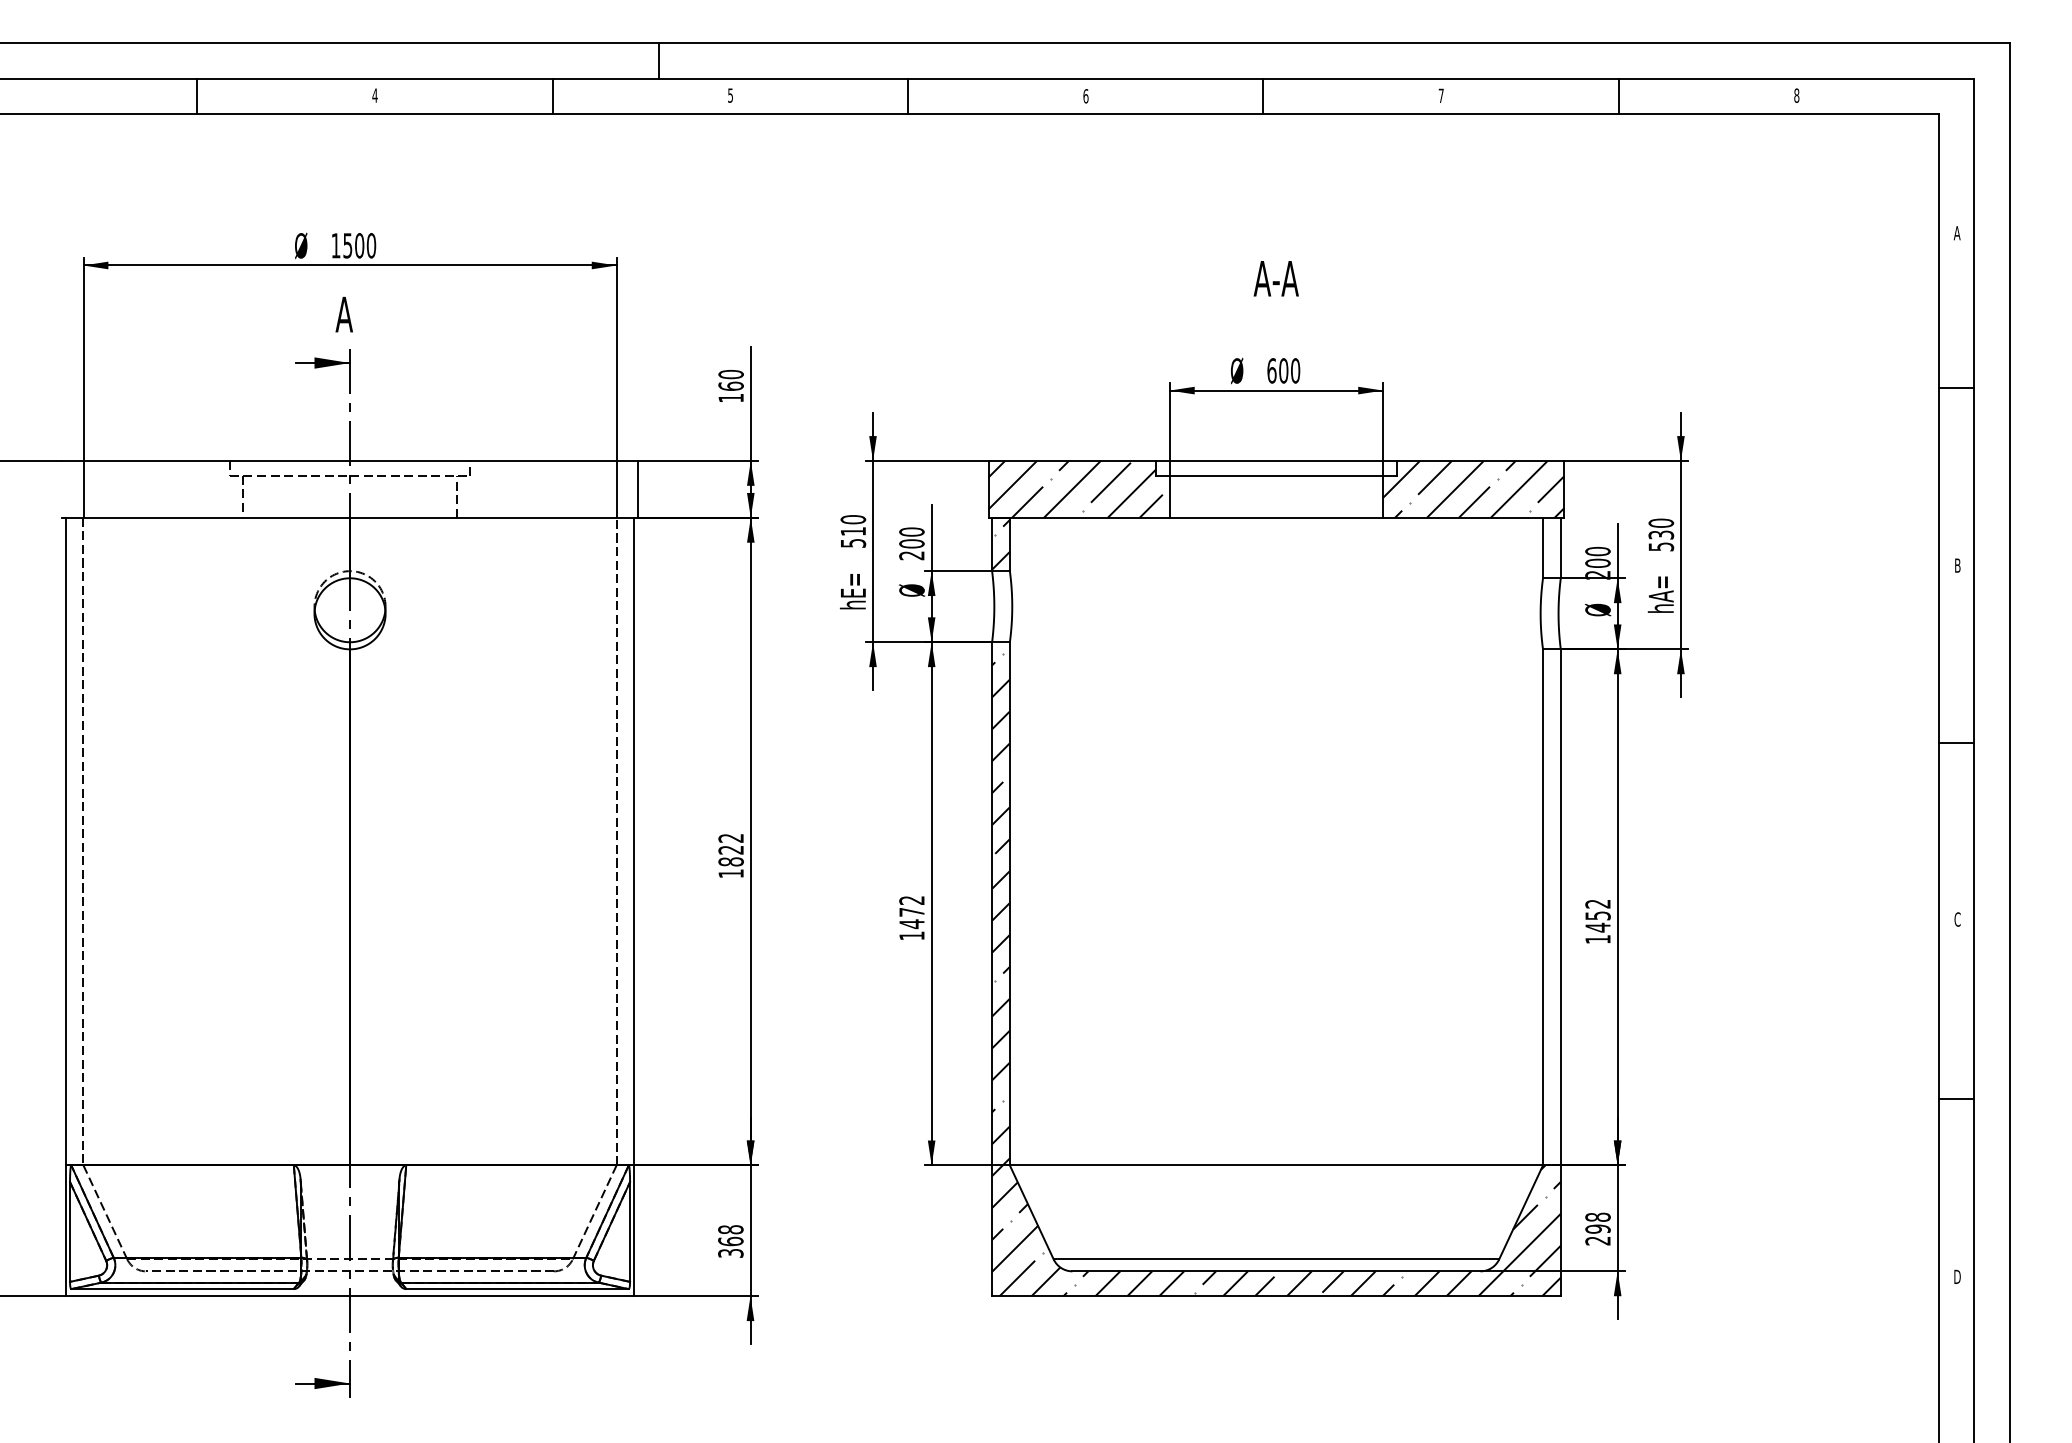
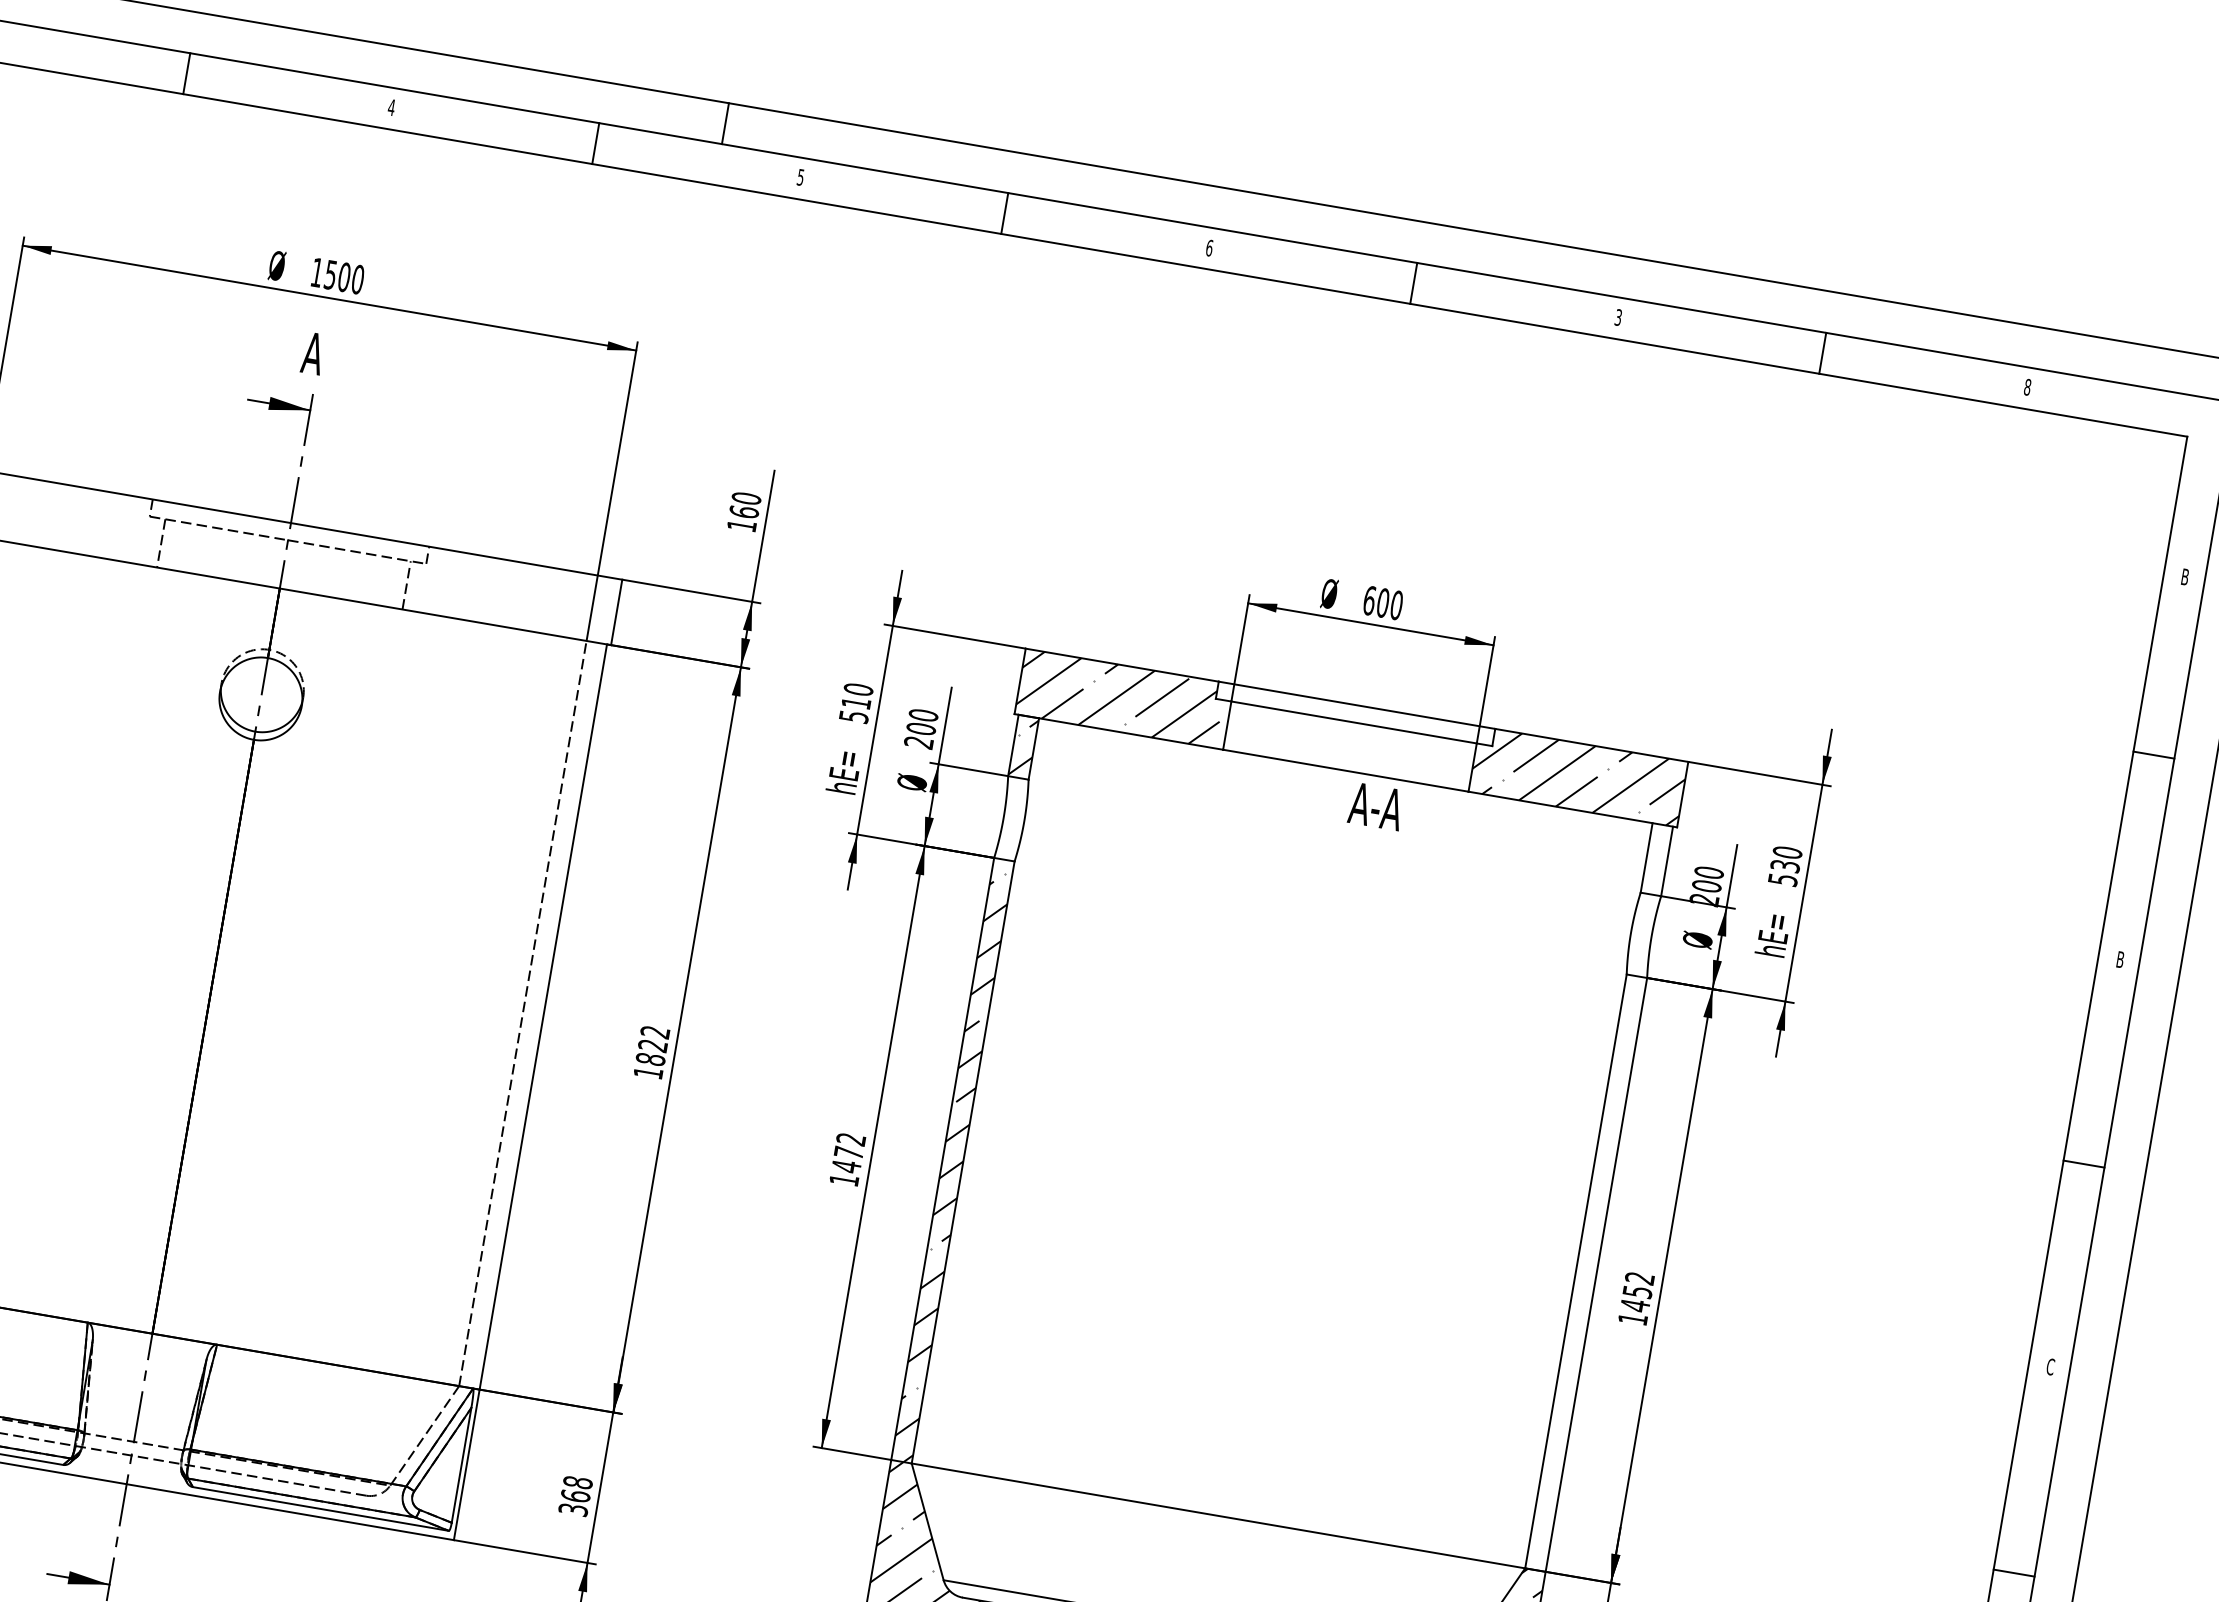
text: (1440, 95) -> (1617, 316), 7 -> 3
text: (1956, 233) -> (2184, 577), A -> B
text: (1275, 278) -> (1375, 806), moved
text: (1660, 589) -> (1773, 928), hA= -> hE=

